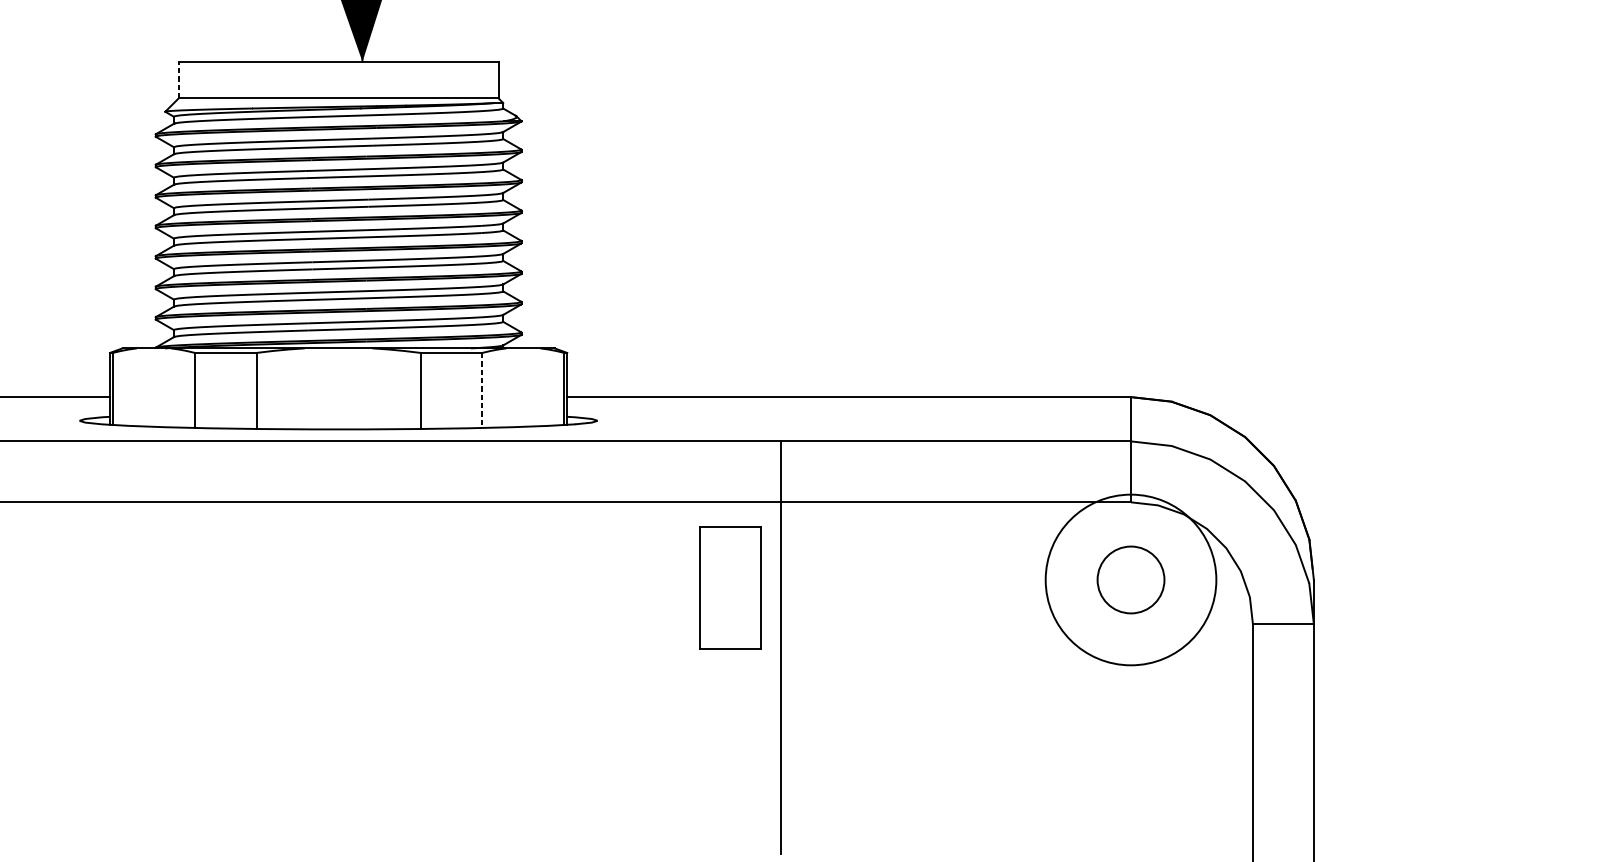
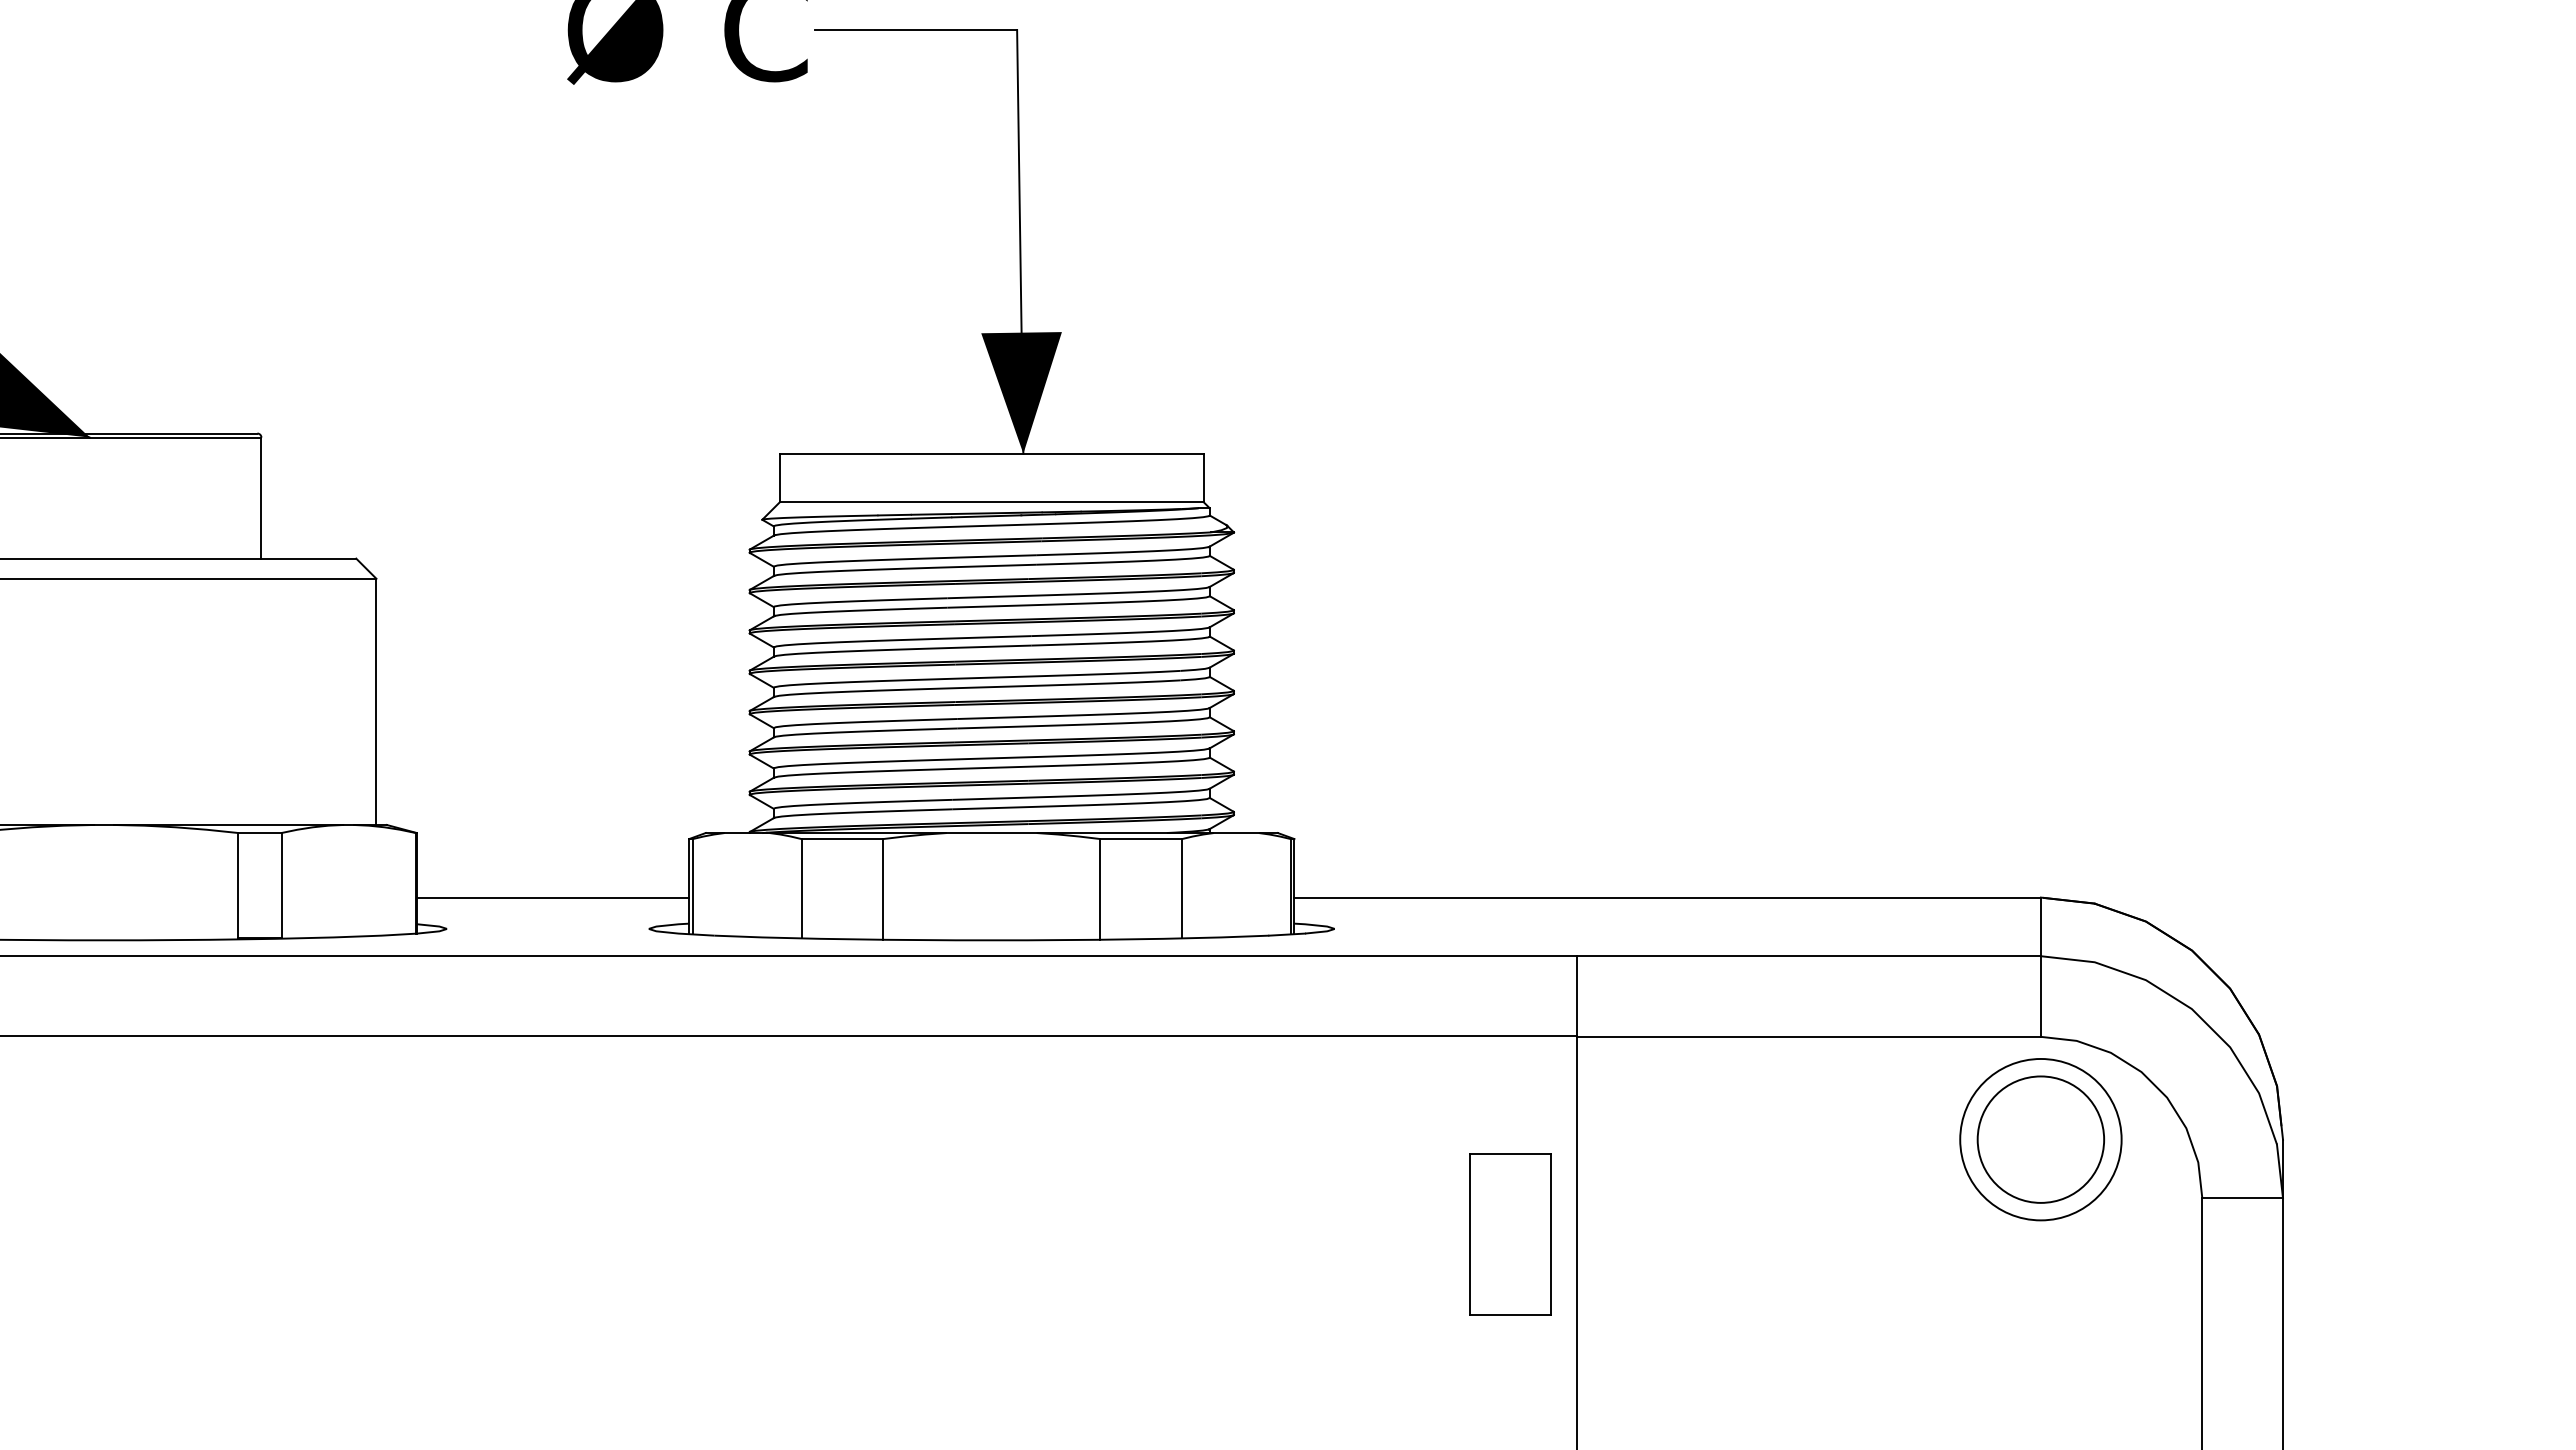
line: (178, 79) -> (779, 477), dashed -> solid
line: (482, 390) -> (1182, 888), dashed -> solid
circle: (1130, 579) -> (2040, 1139), size x0.71
circle: (1130, 579) -> (2040, 1139), size x1.43
part: (730, 588) -> (1510, 1234), moved

